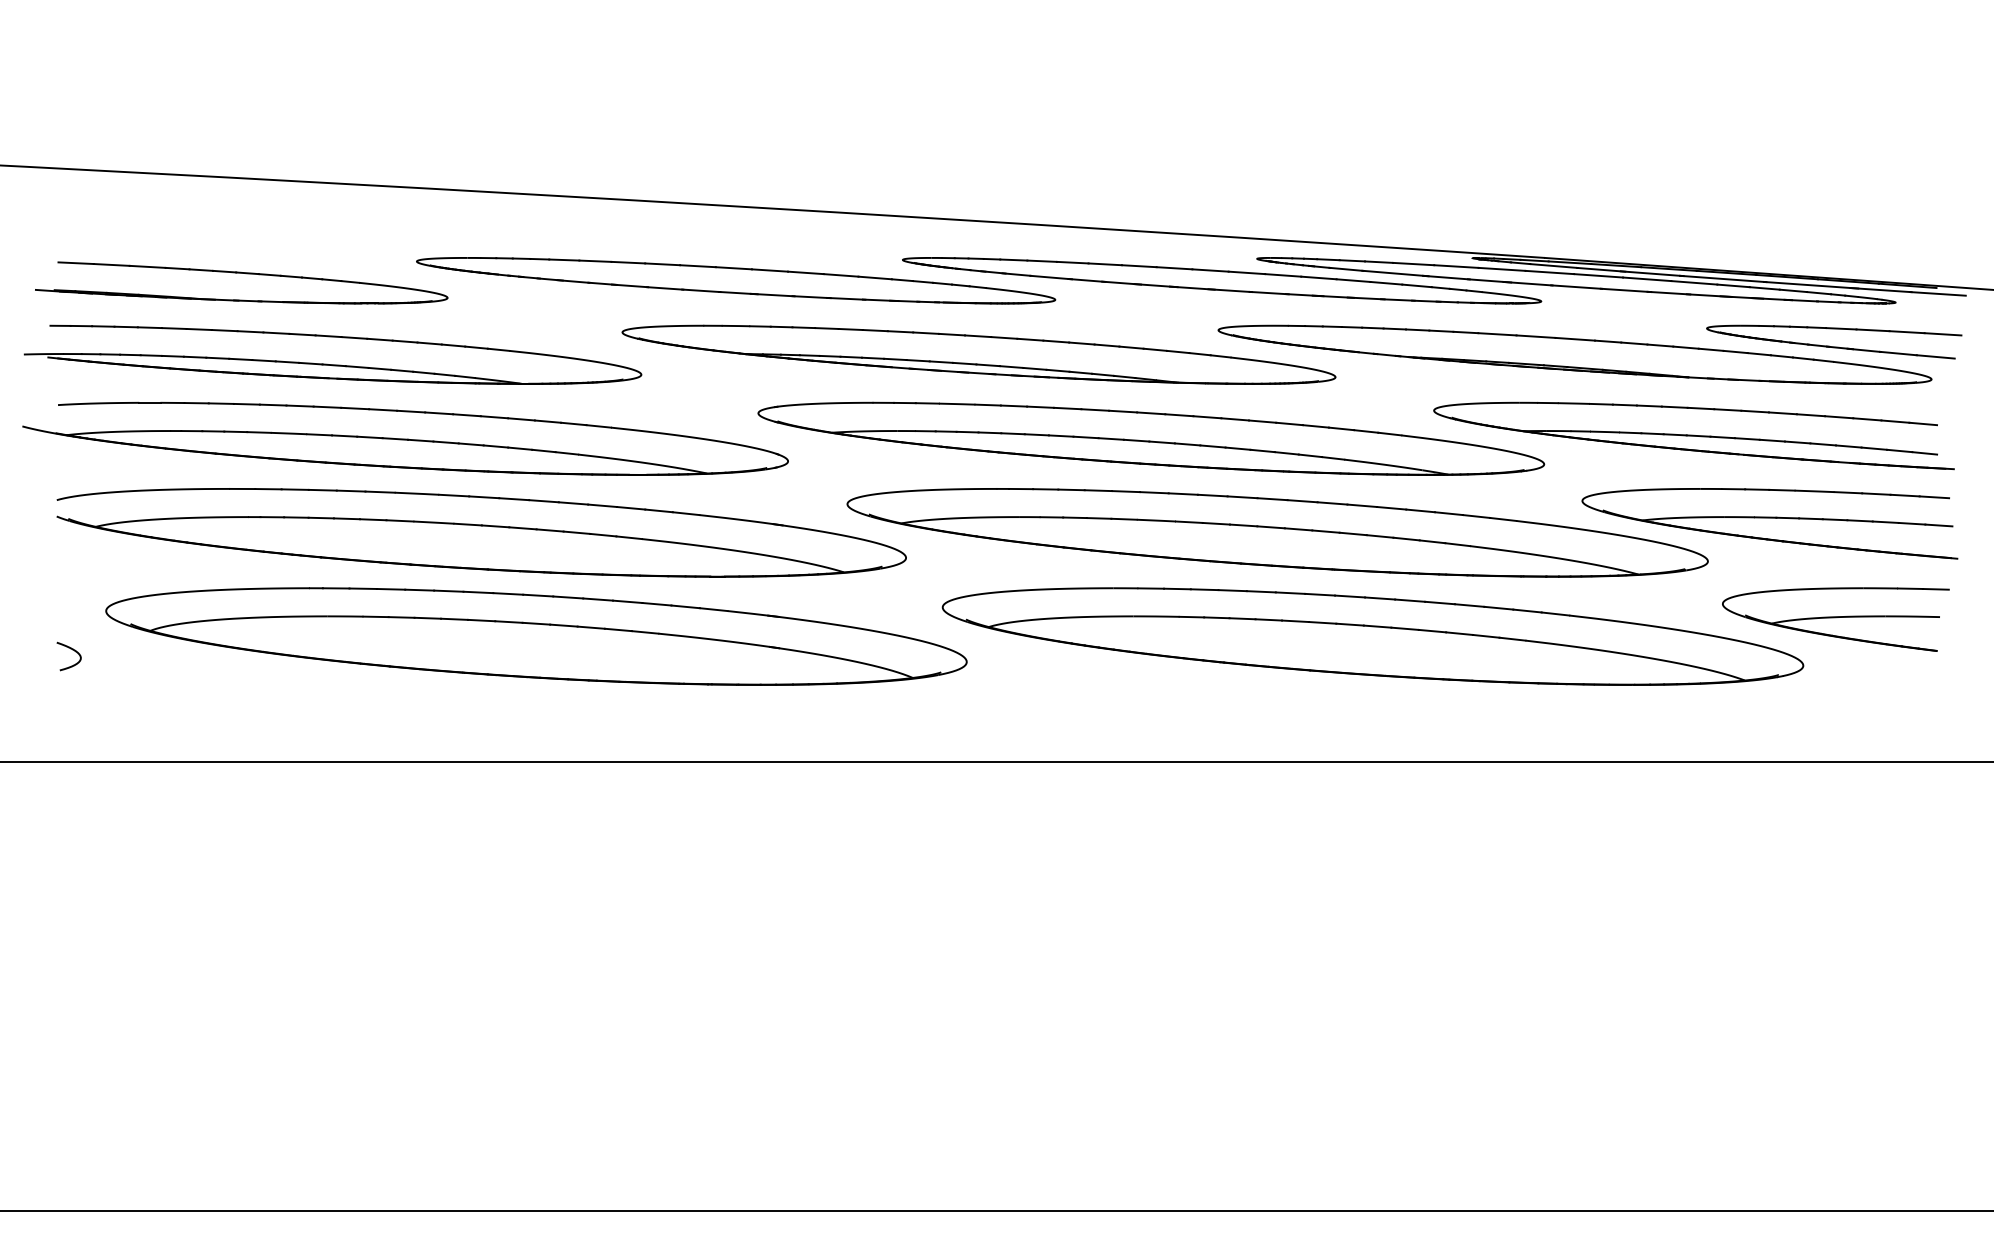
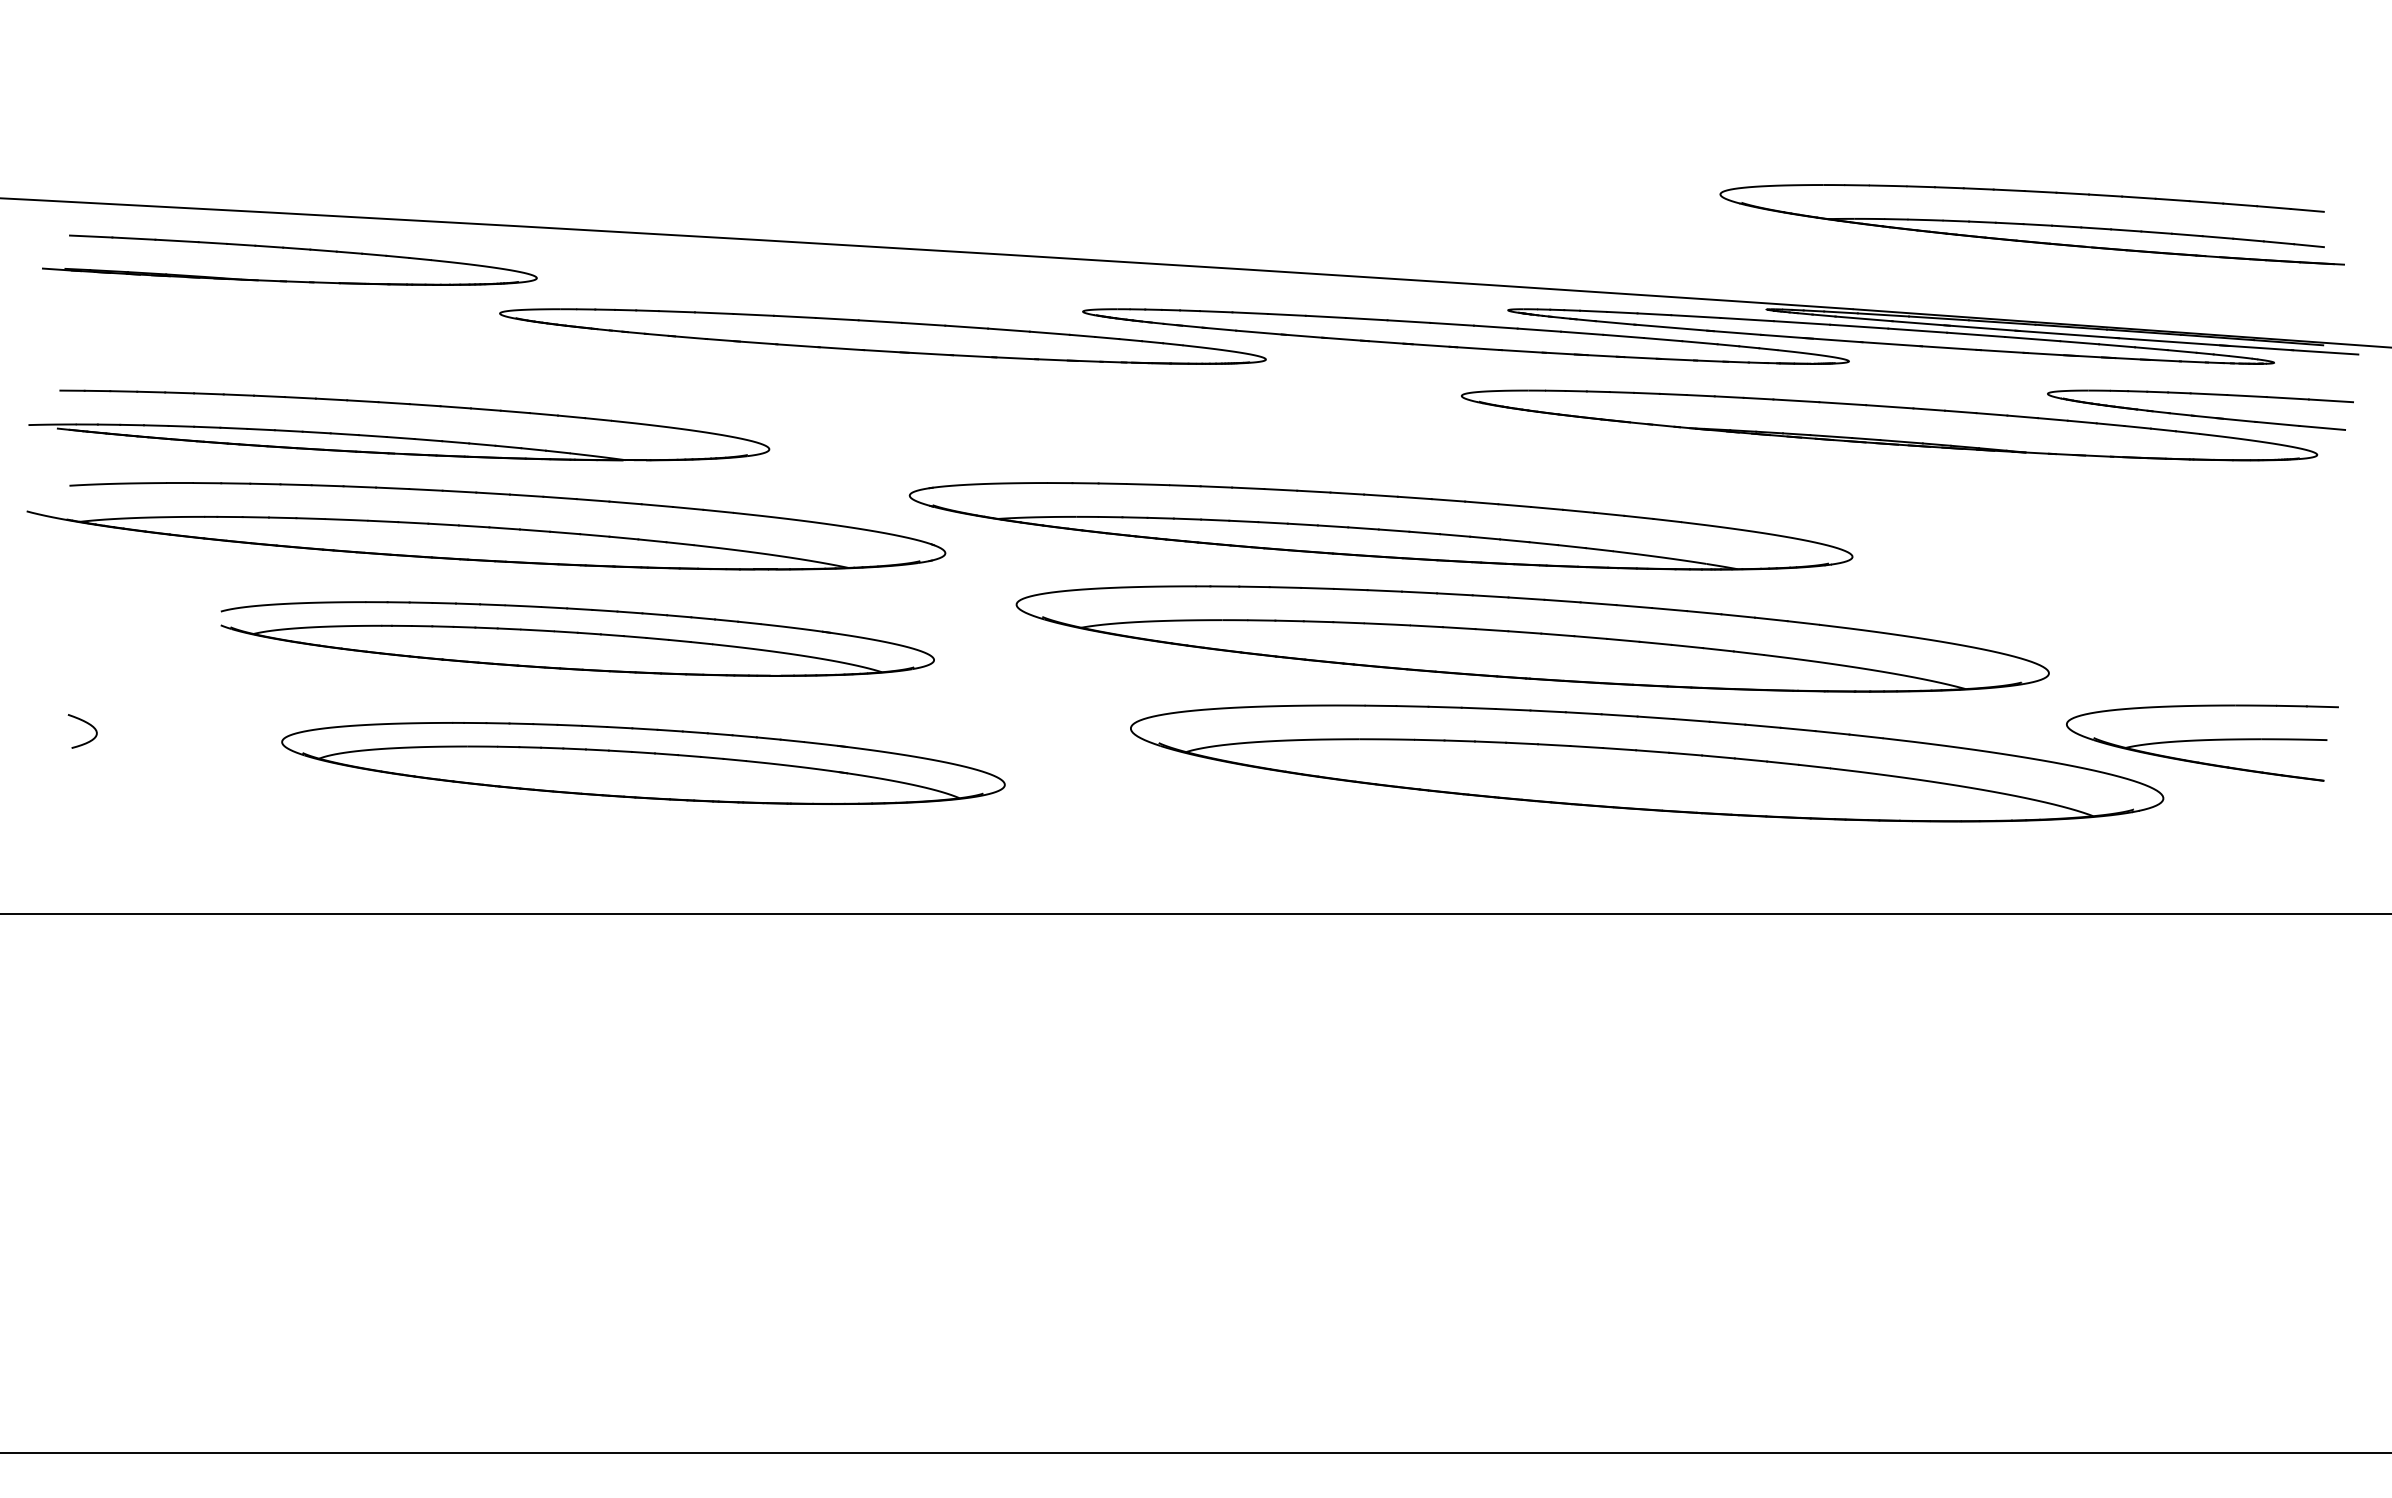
part: (242, 274) -> (290, 249), moved
part: (979, 354) -> (1174, 425), removed
part: (1693, 435) -> (2031, 224), moved
part: (1770, 523) -> (2123, 627), removed
part: (481, 532) -> (577, 638), size x0.7
part: (536, 636) -> (643, 763), size x0.7
curve: (73, 650) -> (87, 724), moved

